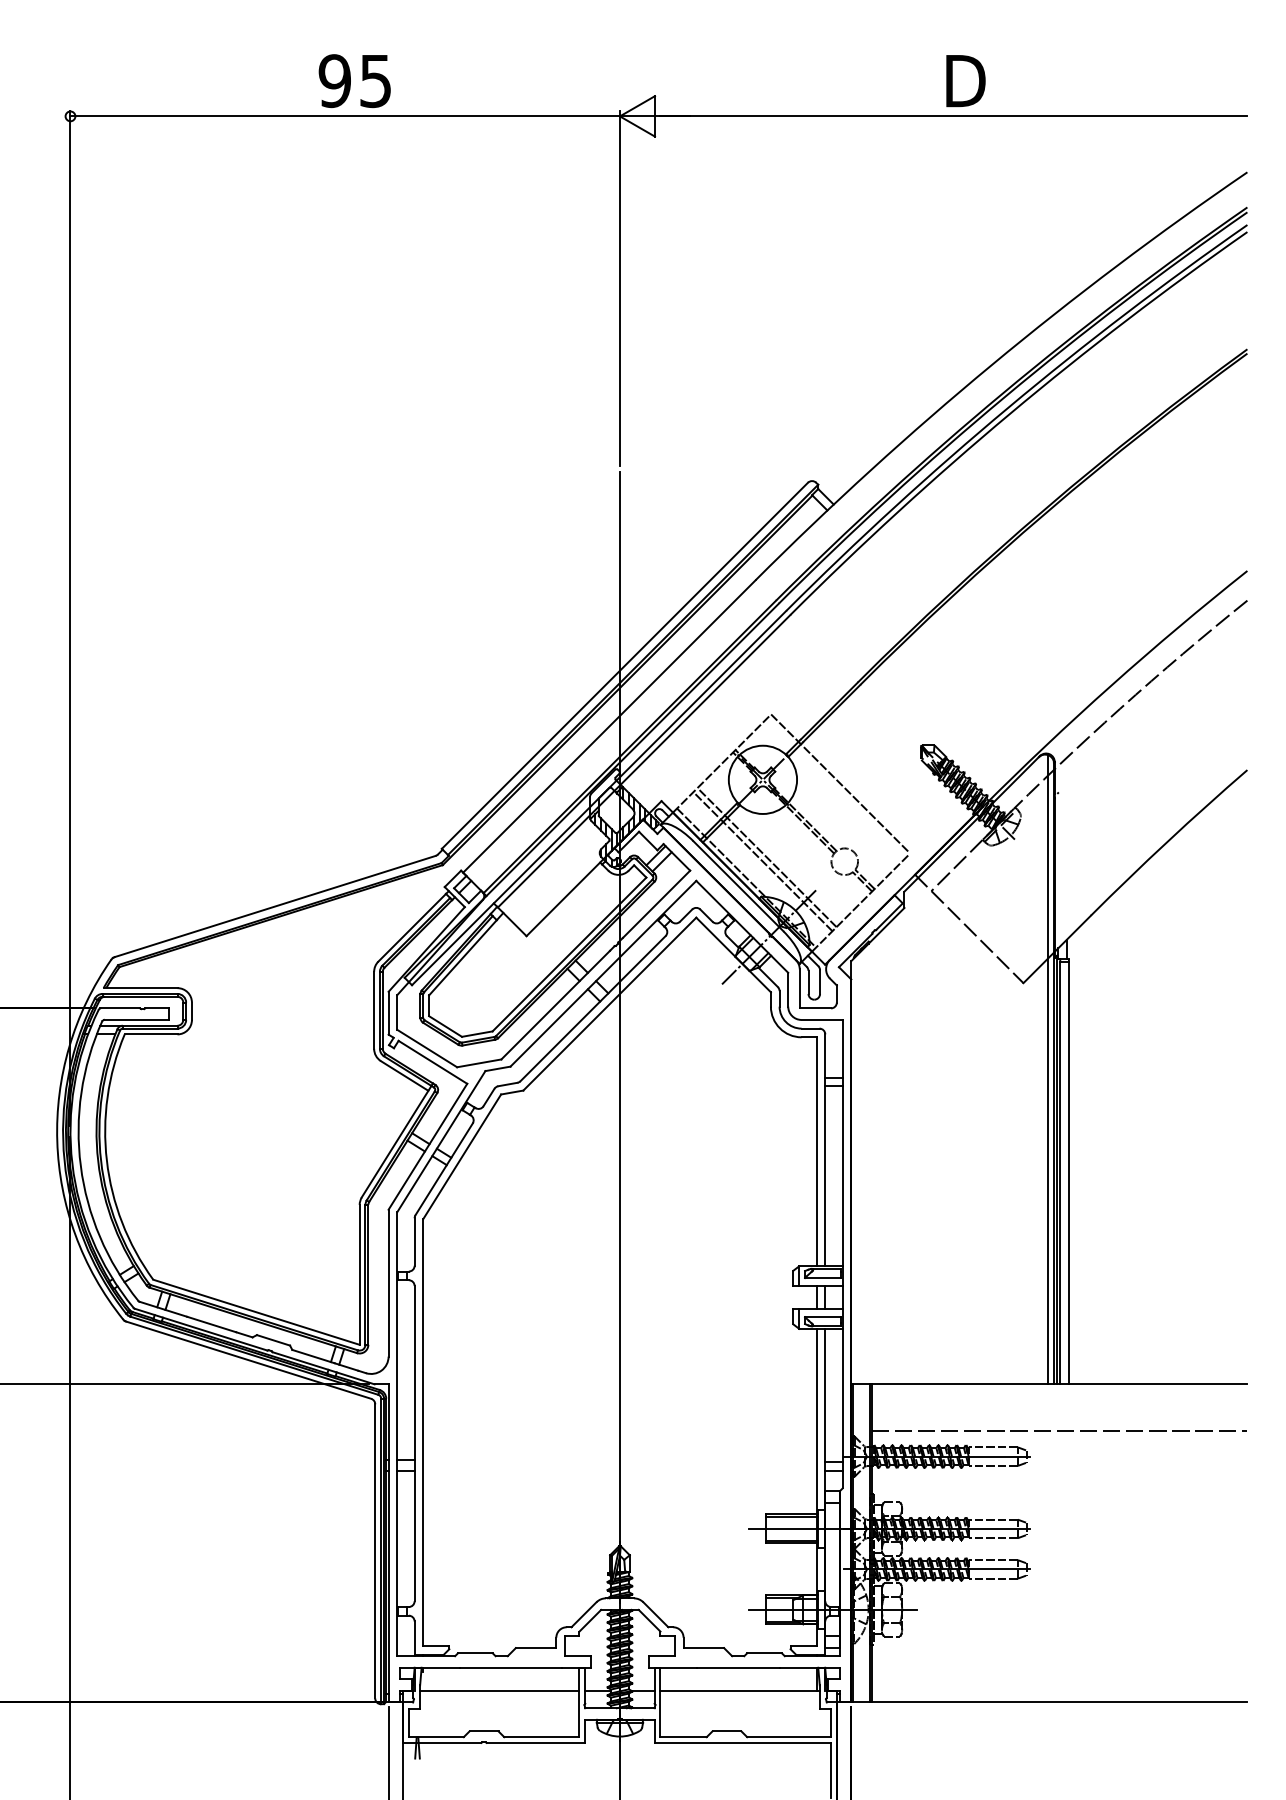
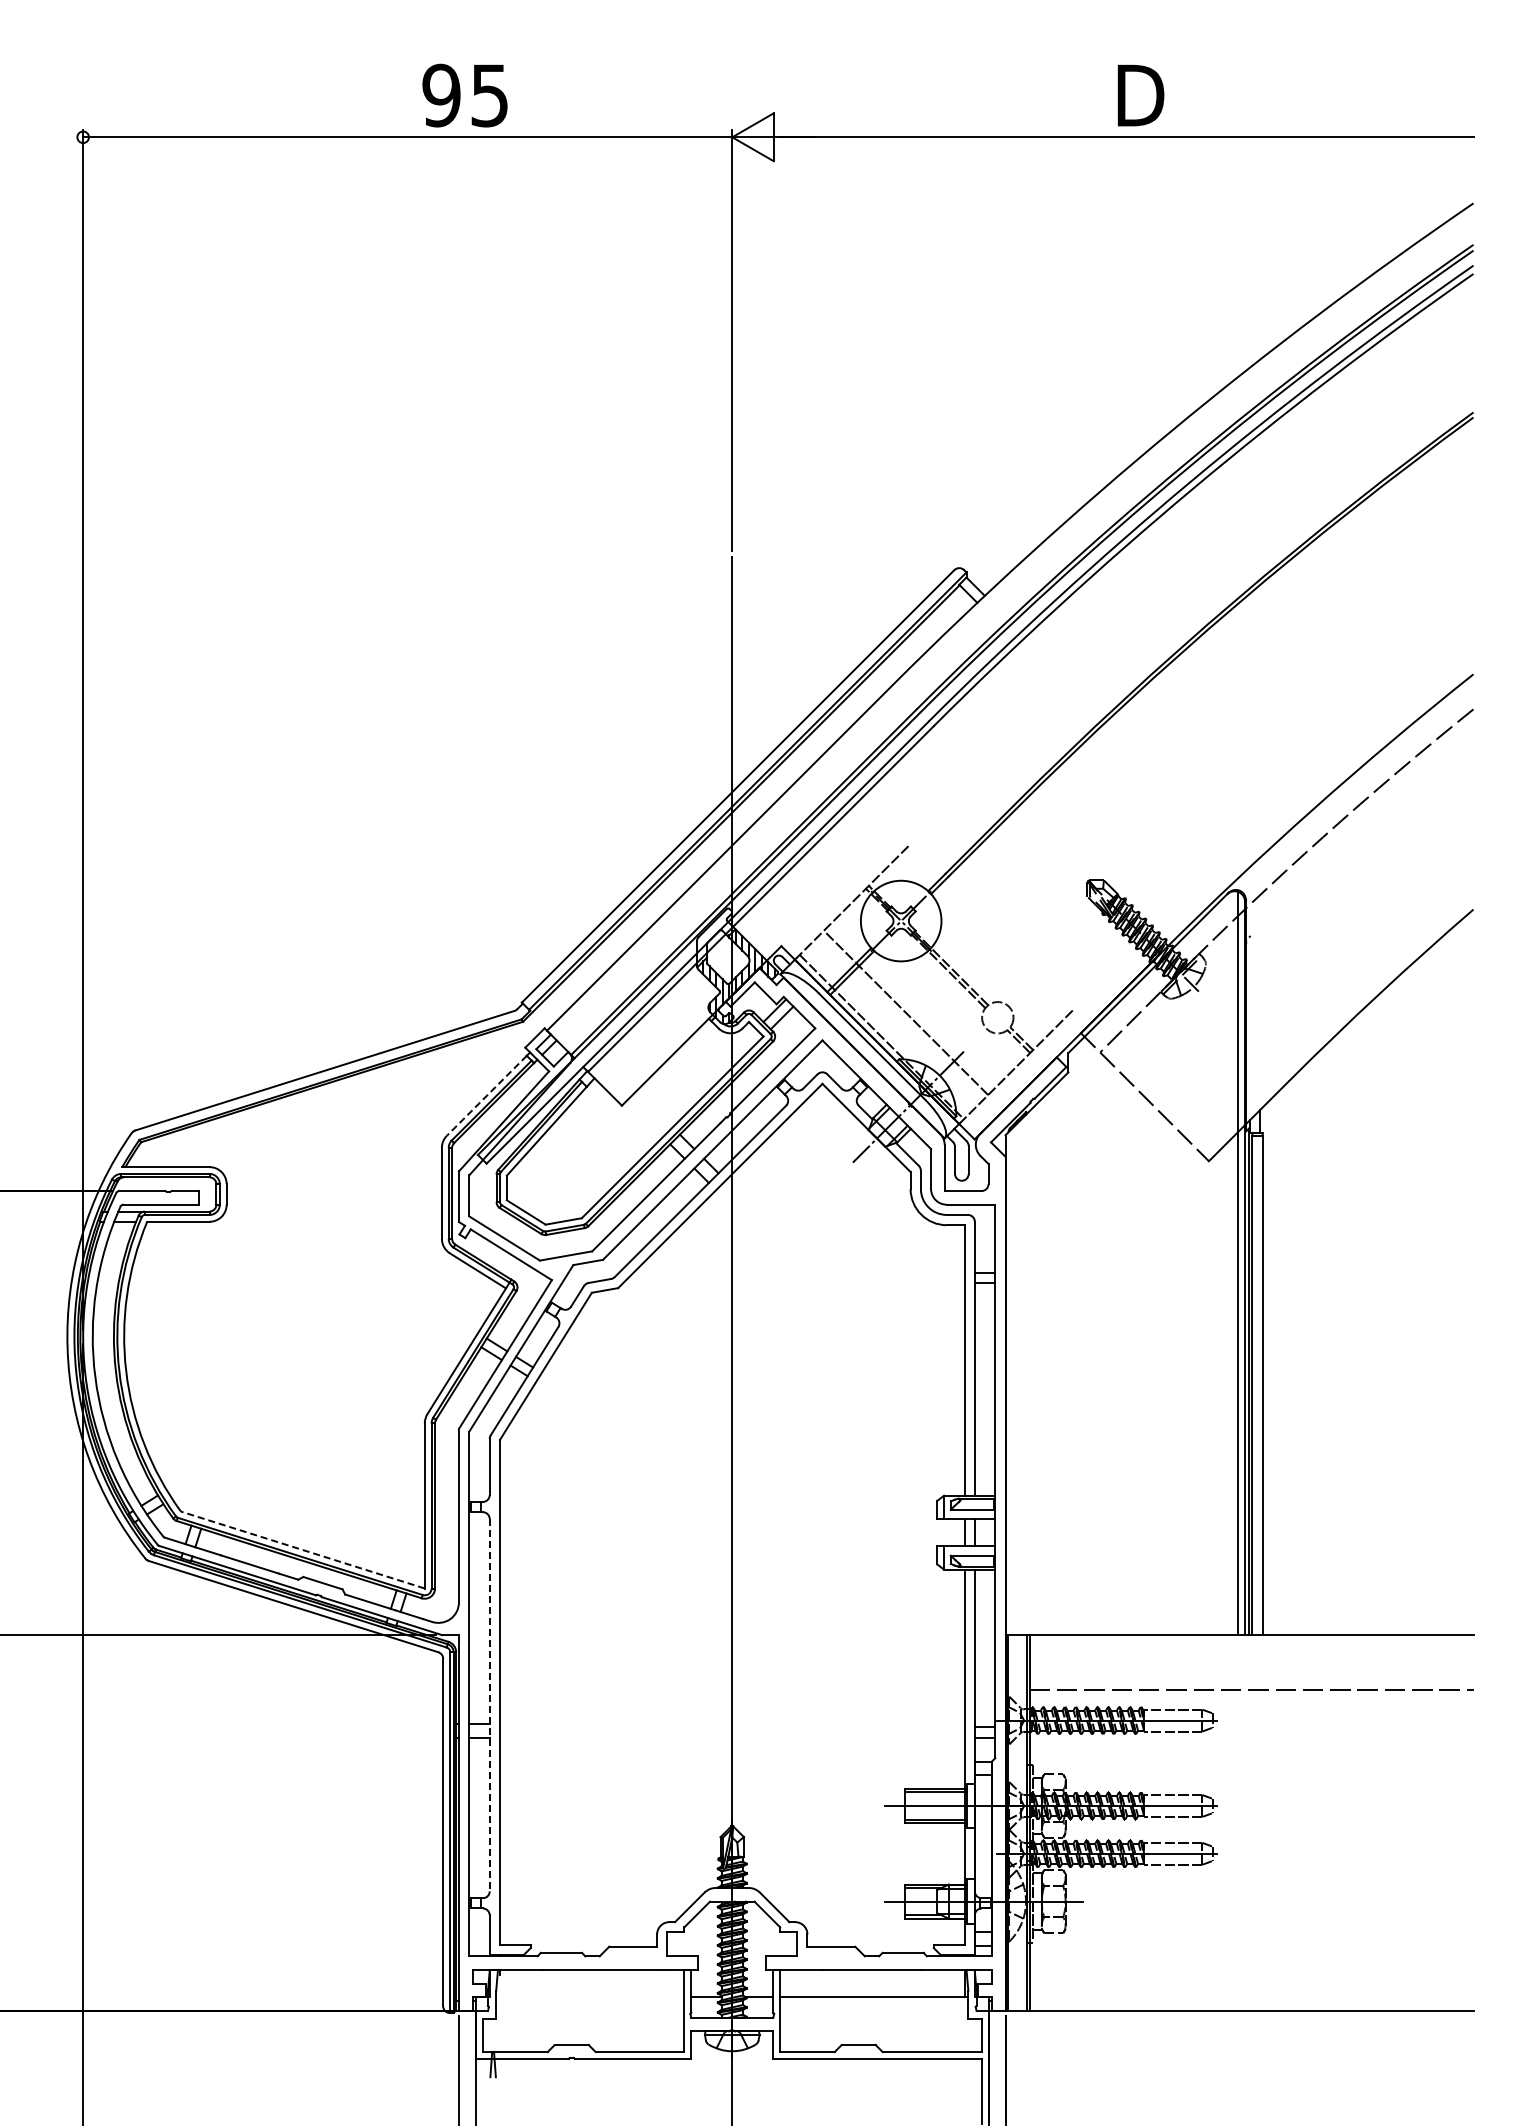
text: (354, 81) -> (464, 95), moved
line: (840, 783) -> (992, 925), removed
line: (763, 861) -> (901, 1017), removed
line: (411, 927) -> (486, 1095), solid -> dashed
line: (256, 1312) -> (302, 1550), solid -> dashed
line: (414, 1443) -> (489, 1705), solid -> dashed
line: (499, 1691) -> (590, 1997), removed

